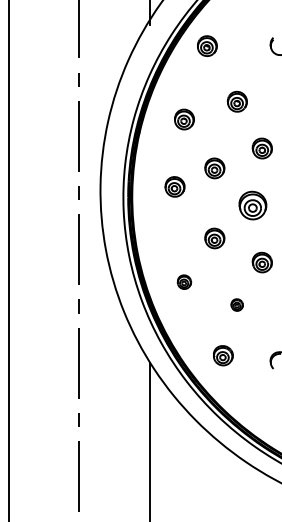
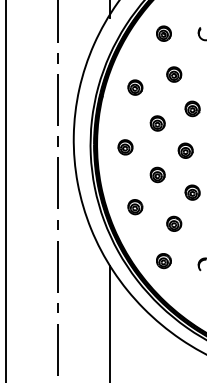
part: (207, 45) -> (164, 33), moved
part: (174, 186) -> (125, 147), moved
part: (252, 205) -> (185, 150), size x0.71
part: (184, 281) -> (135, 206), size x1.43
part: (236, 304) -> (173, 223), size x1.67

